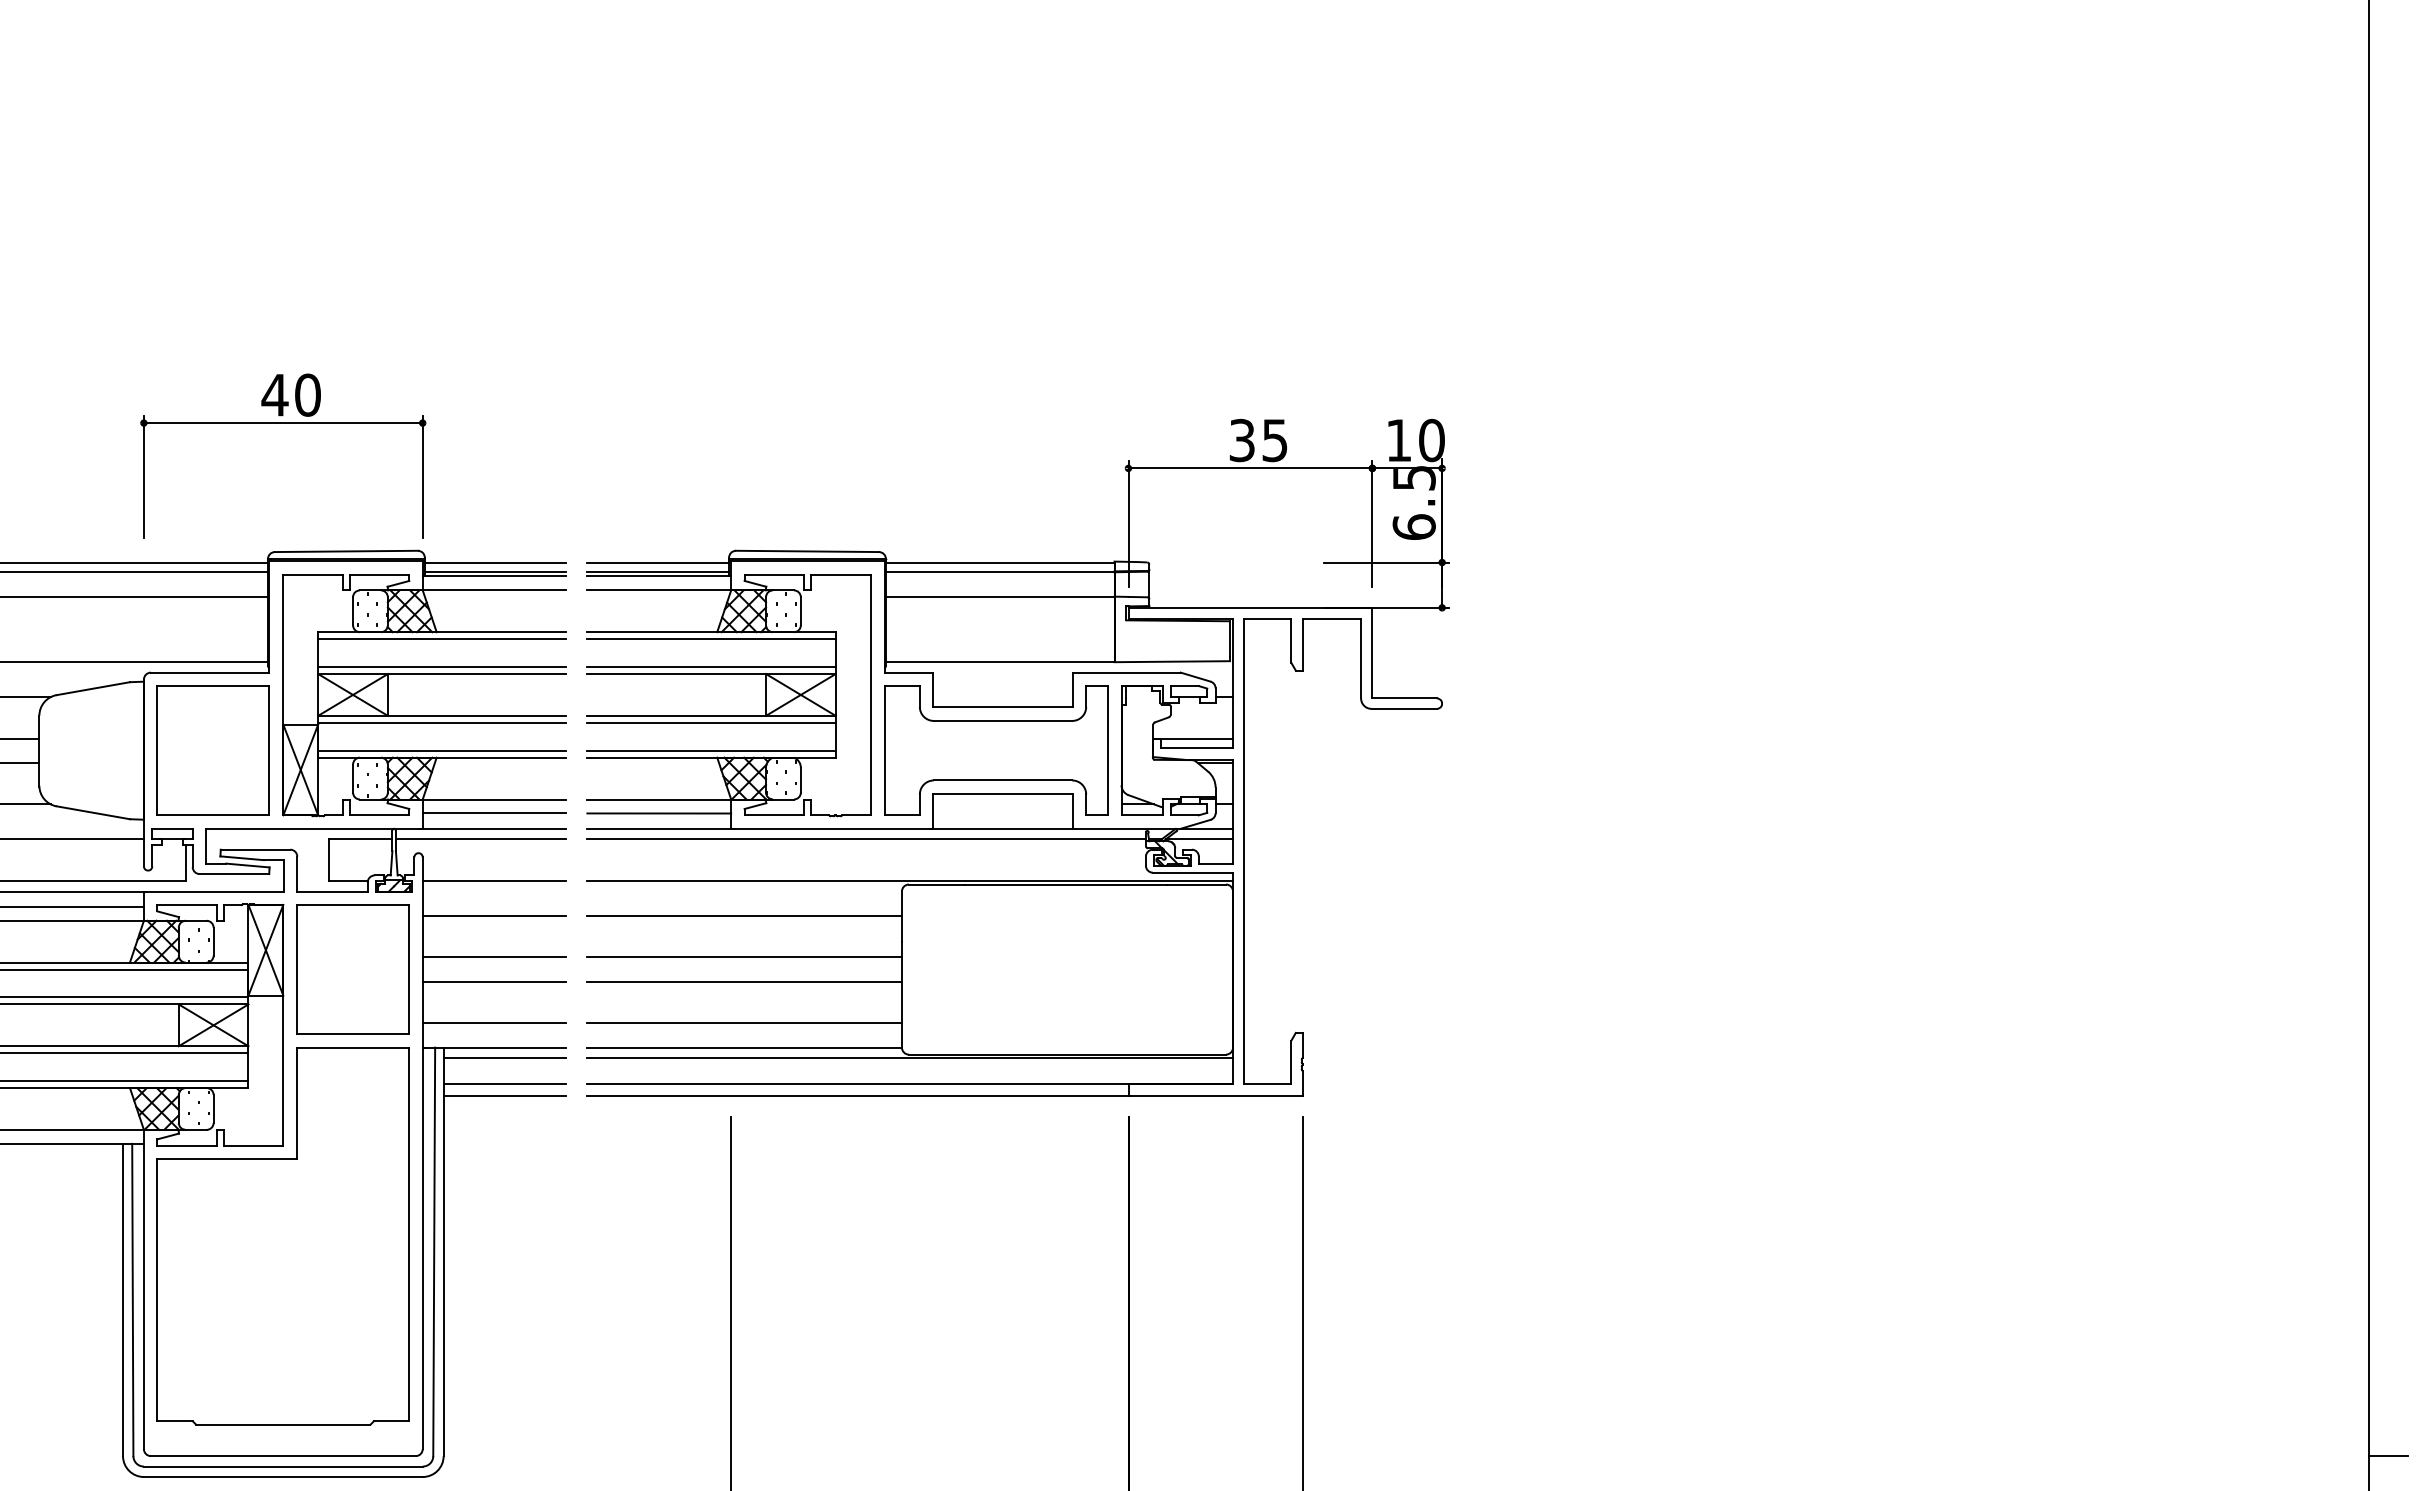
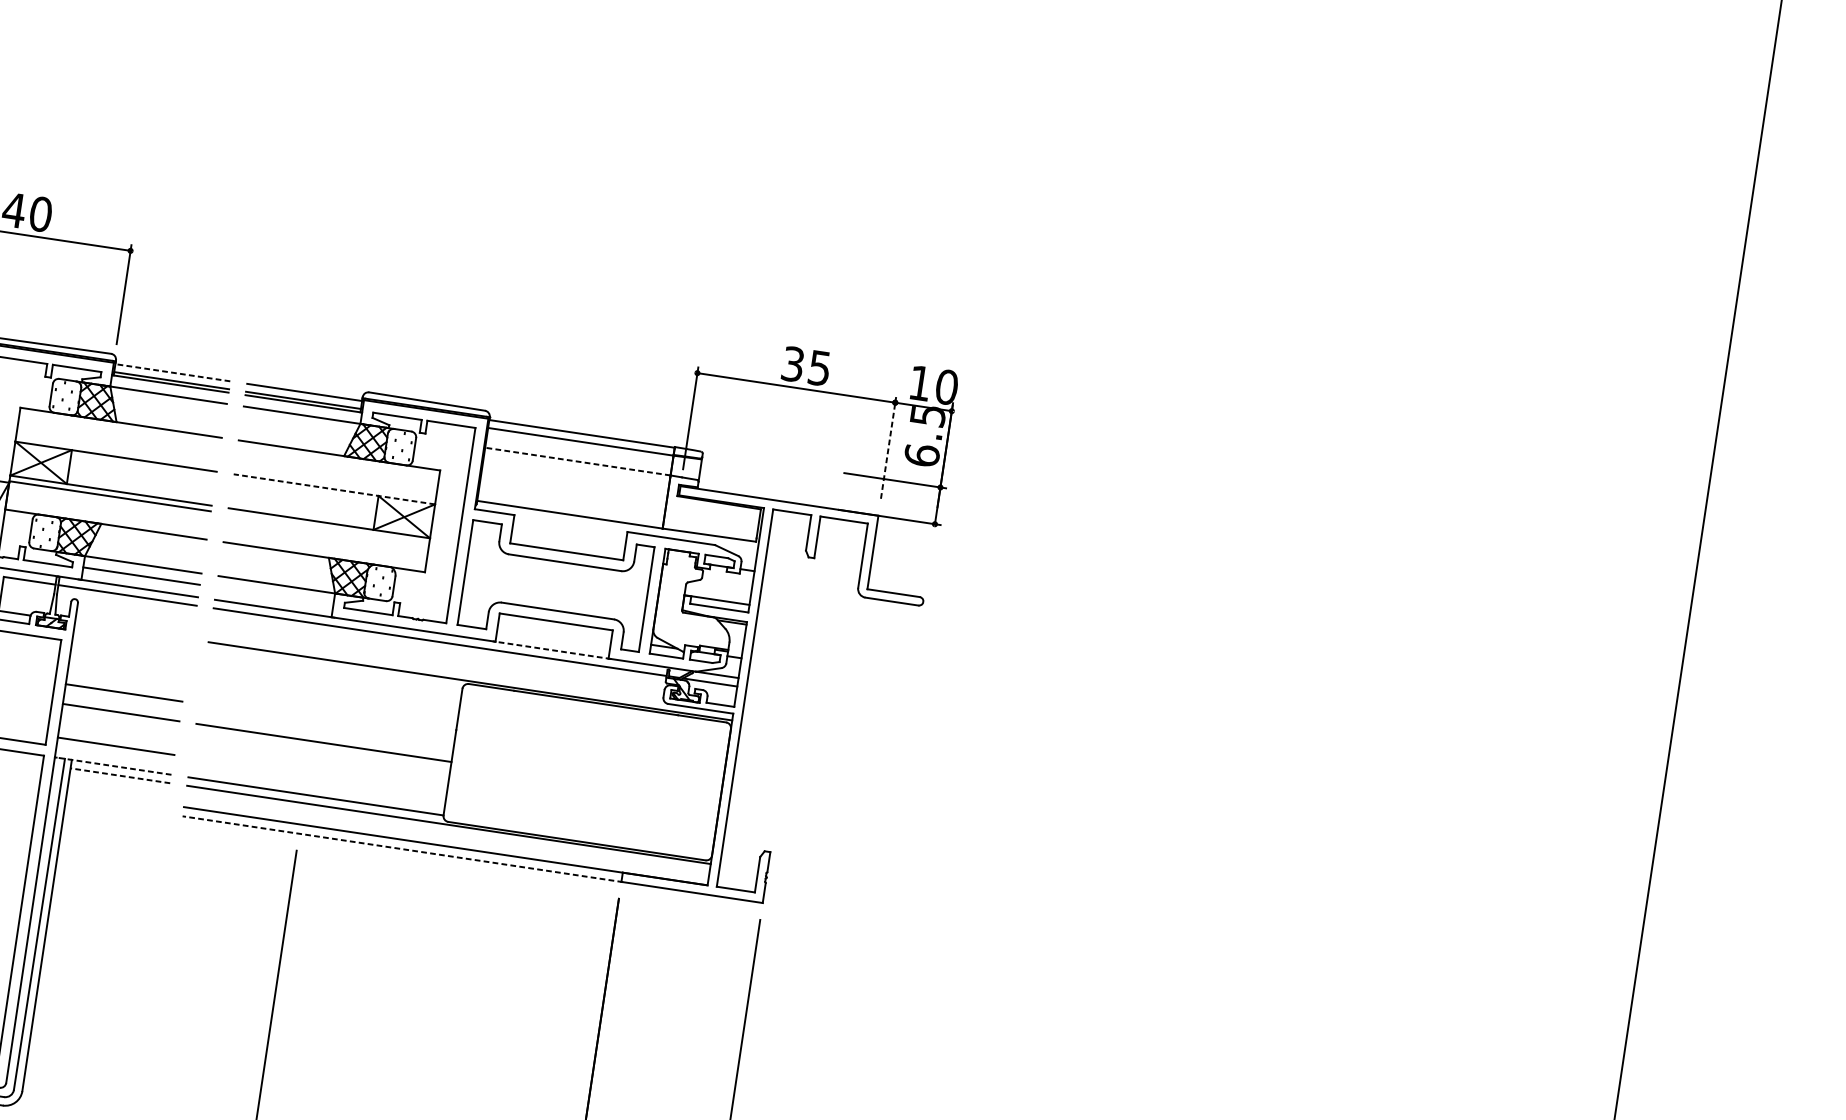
line: (1372, 524) -> (888, 448), solid -> dashed
line: (495, 562) -> (172, 372), solid -> dashed
line: (999, 596) -> (577, 461), solid -> dashed
line: (442, 639) -> (120, 428), removed
line: (711, 639) -> (338, 461), removed
line: (442, 667) -> (117, 451), removed
line: (711, 667) -> (335, 484), removed
line: (711, 674) -> (334, 489), solid -> dashed
line: (711, 722) -> (328, 528), removed
line: (442, 750) -> (106, 518), removed
line: (711, 750) -> (325, 551), removed
line: (659, 813) -> (275, 596), removed
line: (1002, 828) -> (551, 649), solid -> dashed
line: (494, 881) -> (133, 631), removed
line: (494, 915) -> (129, 658), removed
line: (744, 915) -> (331, 689), removed
line: (744, 957) -> (326, 723), removed
line: (744, 1023) -> (318, 776), removed
line: (494, 1047) -> (113, 765), solid -> dashed
line: (504, 1058) -> (119, 776), solid -> dashed
line: (504, 1084) -> (116, 797), removed
line: (504, 1095) -> (115, 806), removed
line: (858, 1095) -> (402, 848), solid -> dashed

